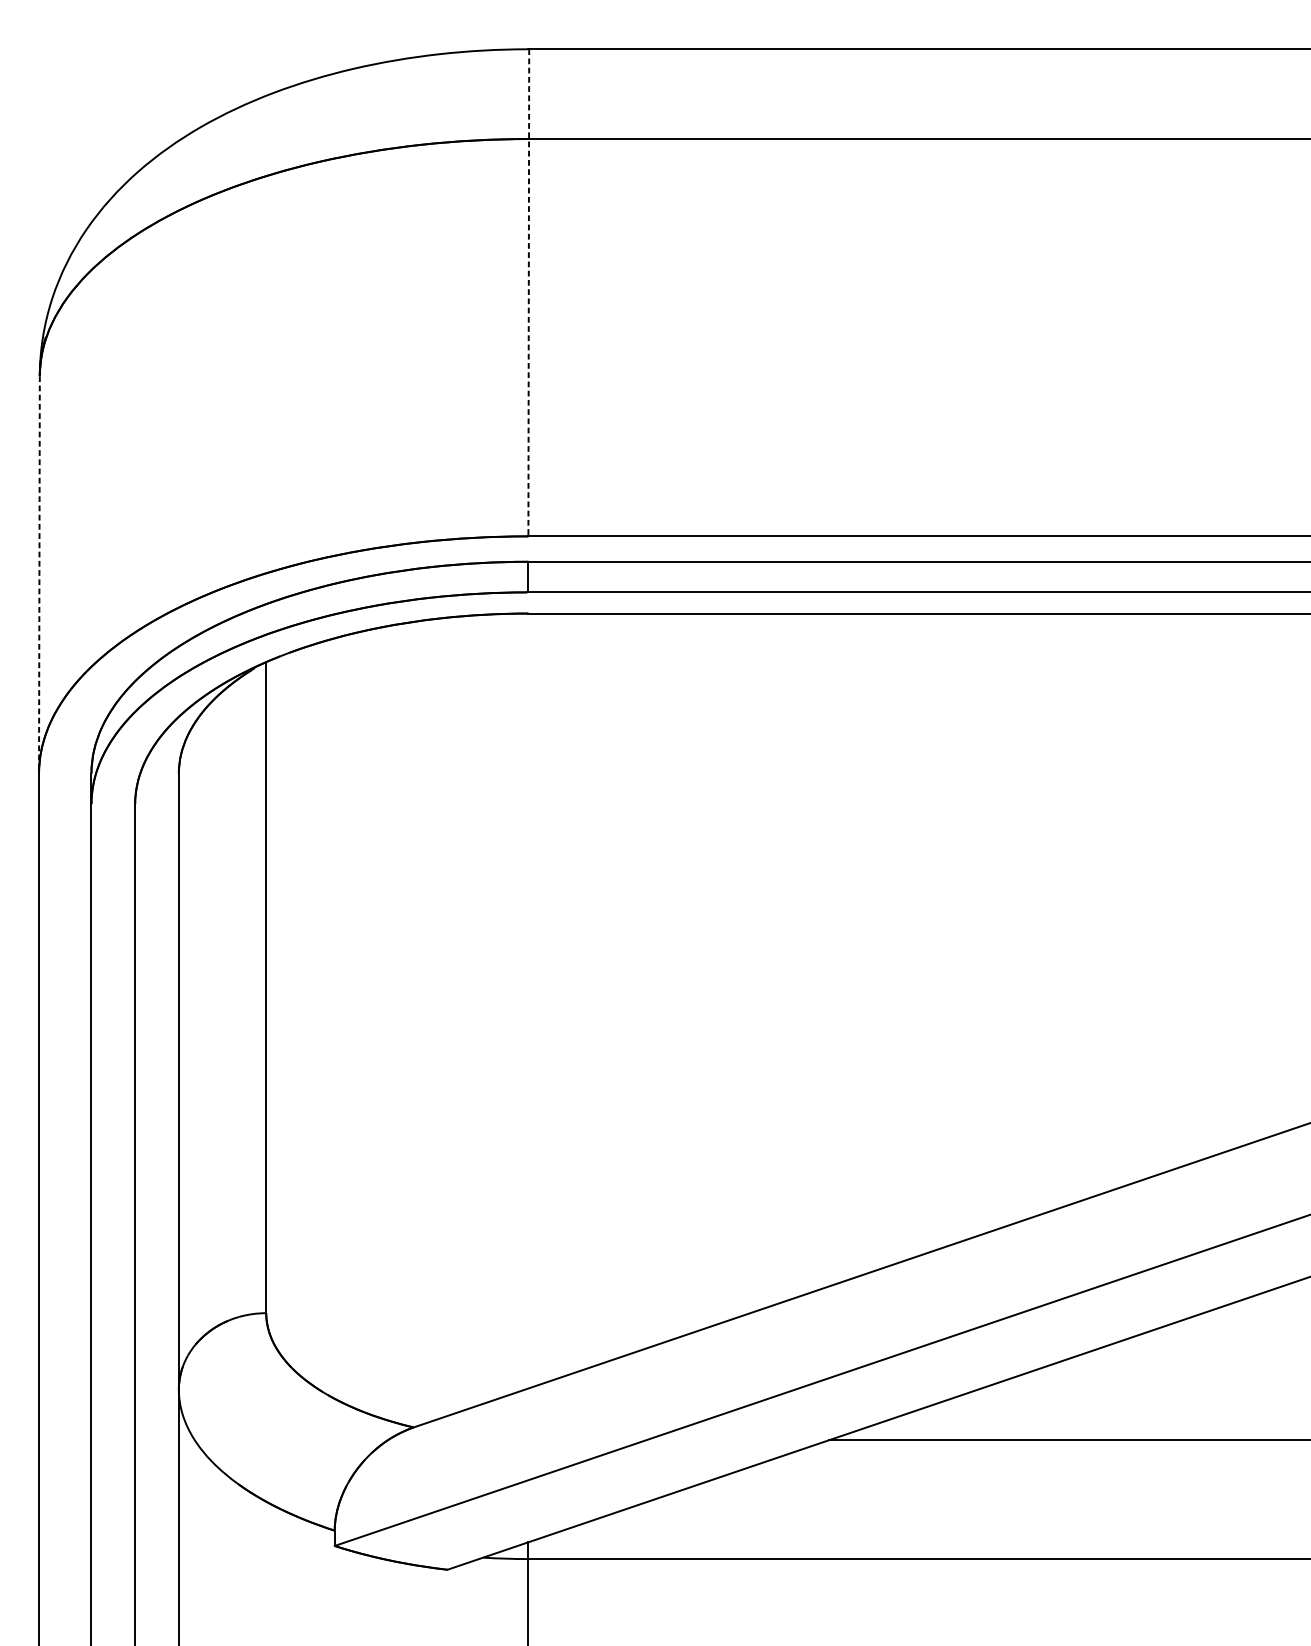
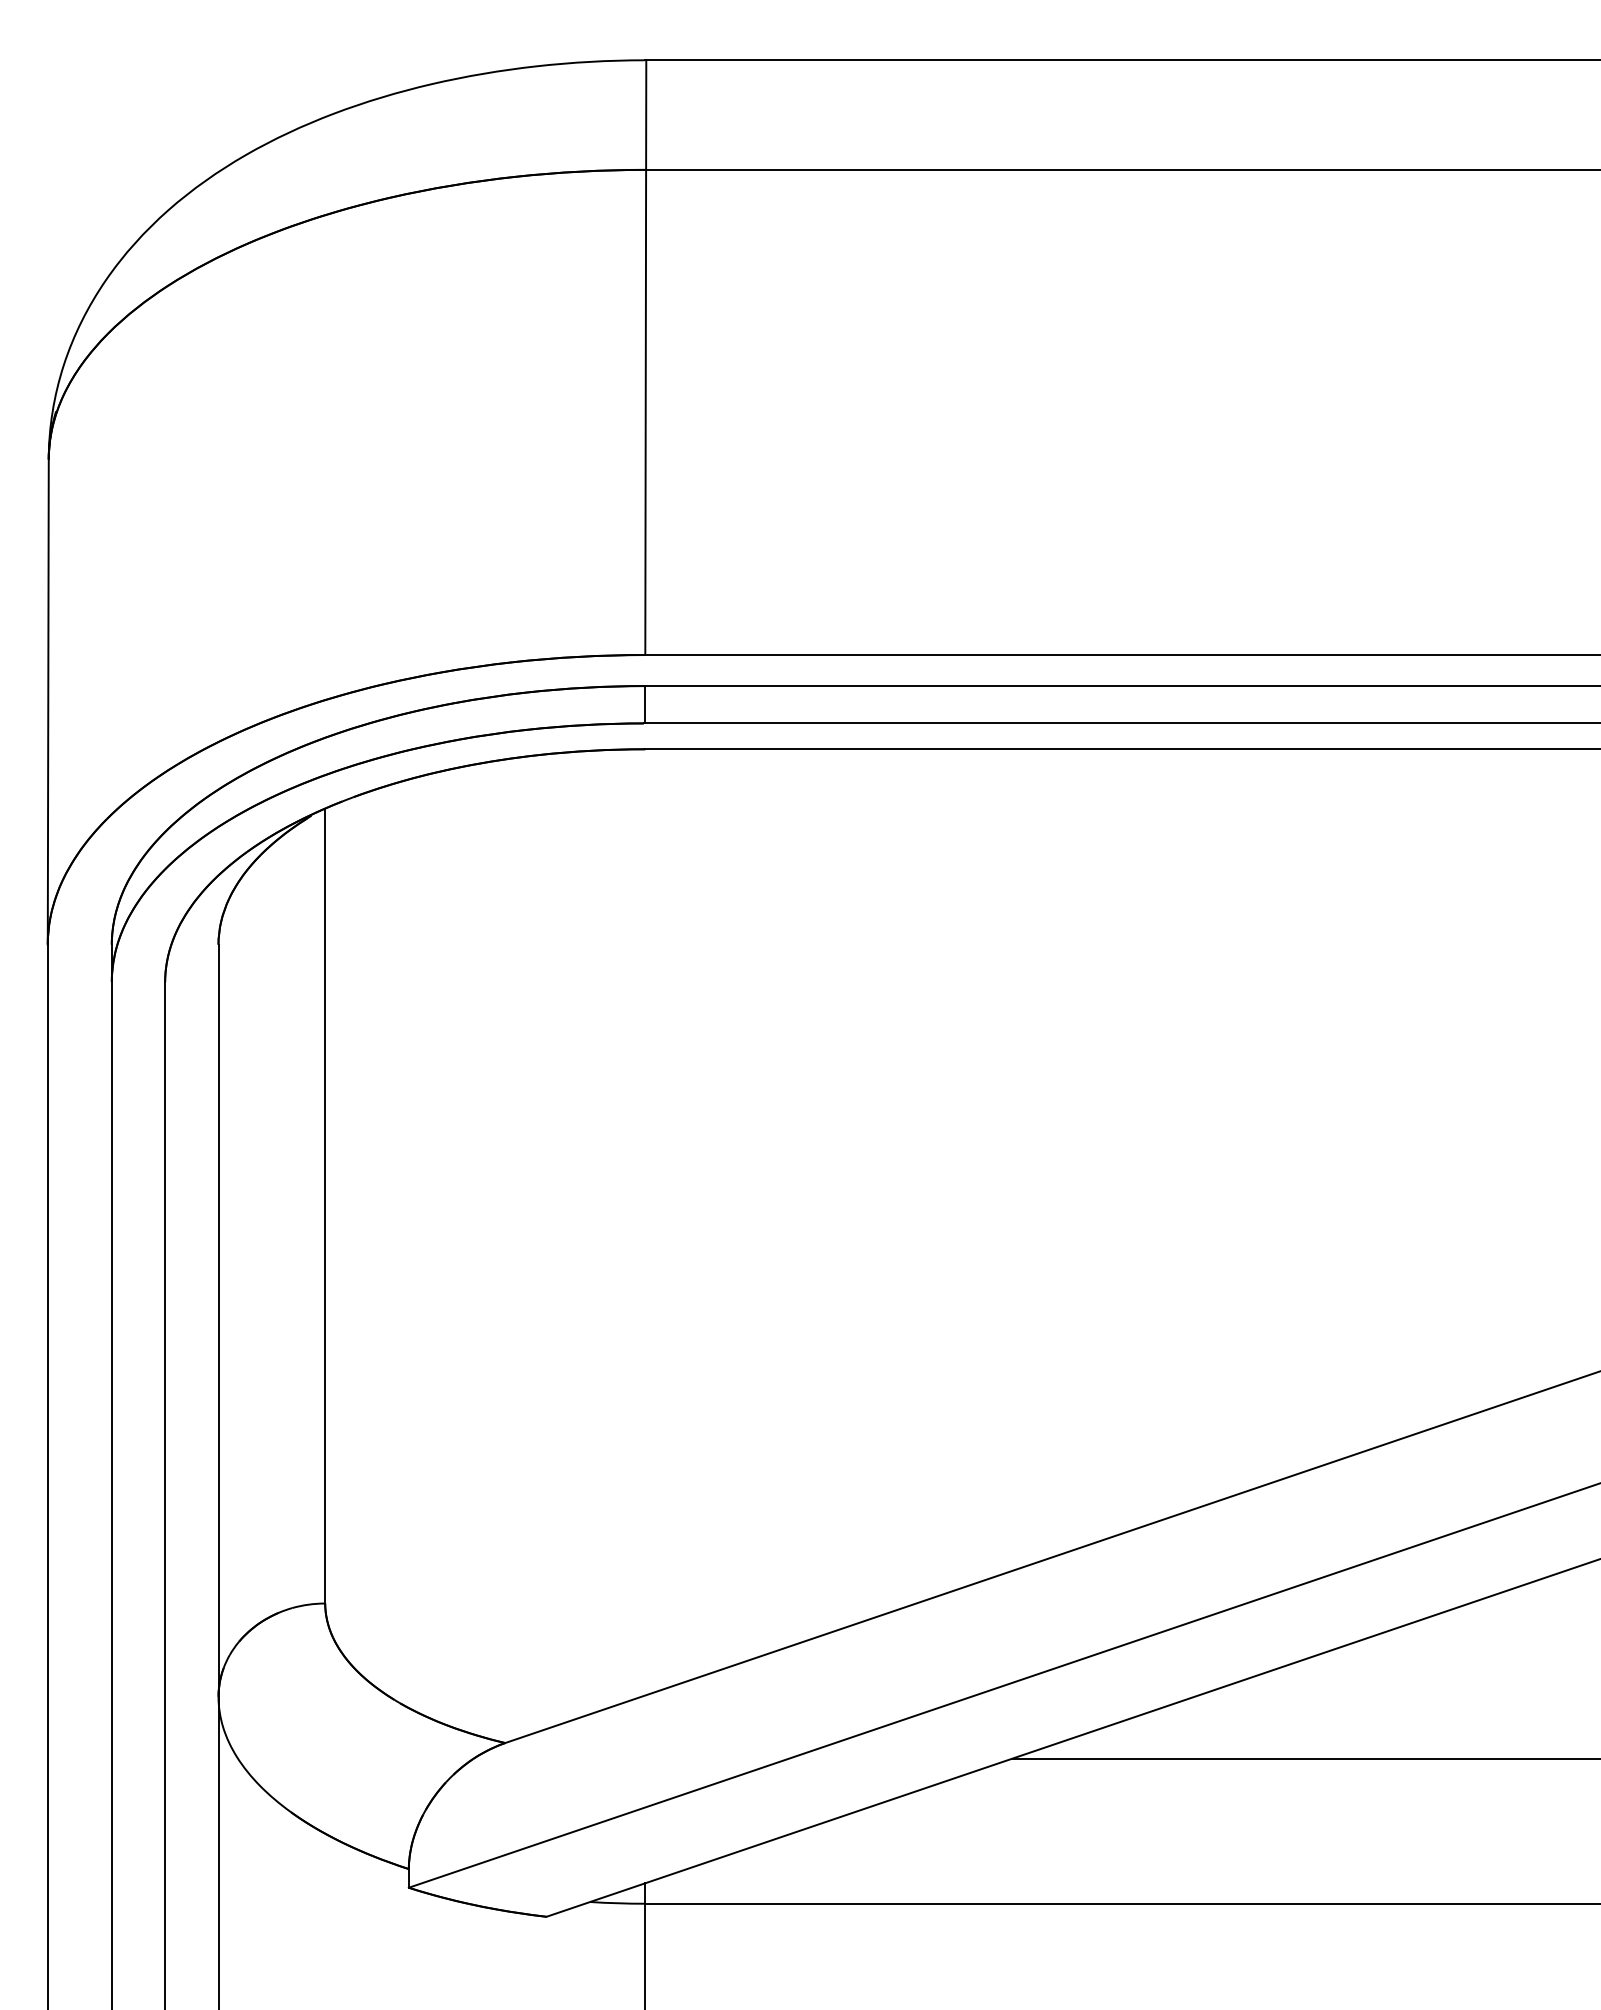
line: (528, 293) -> (645, 358), dashed -> solid
line: (39, 575) -> (48, 702), dashed -> solid

